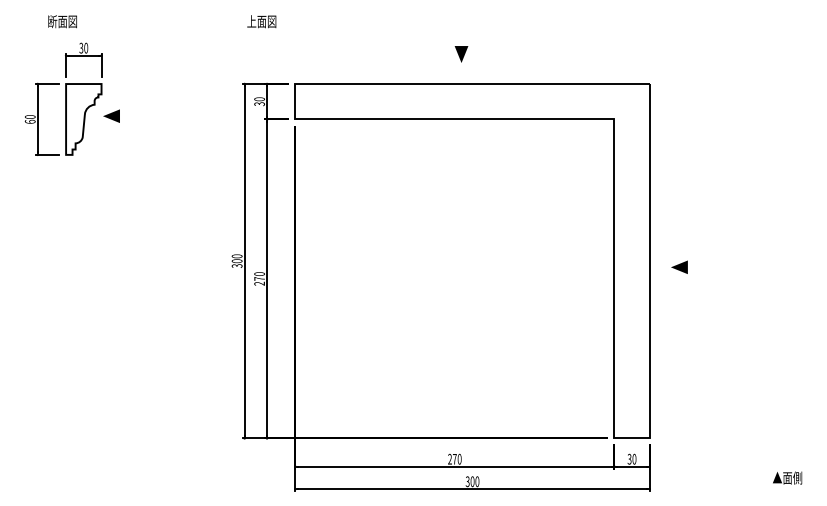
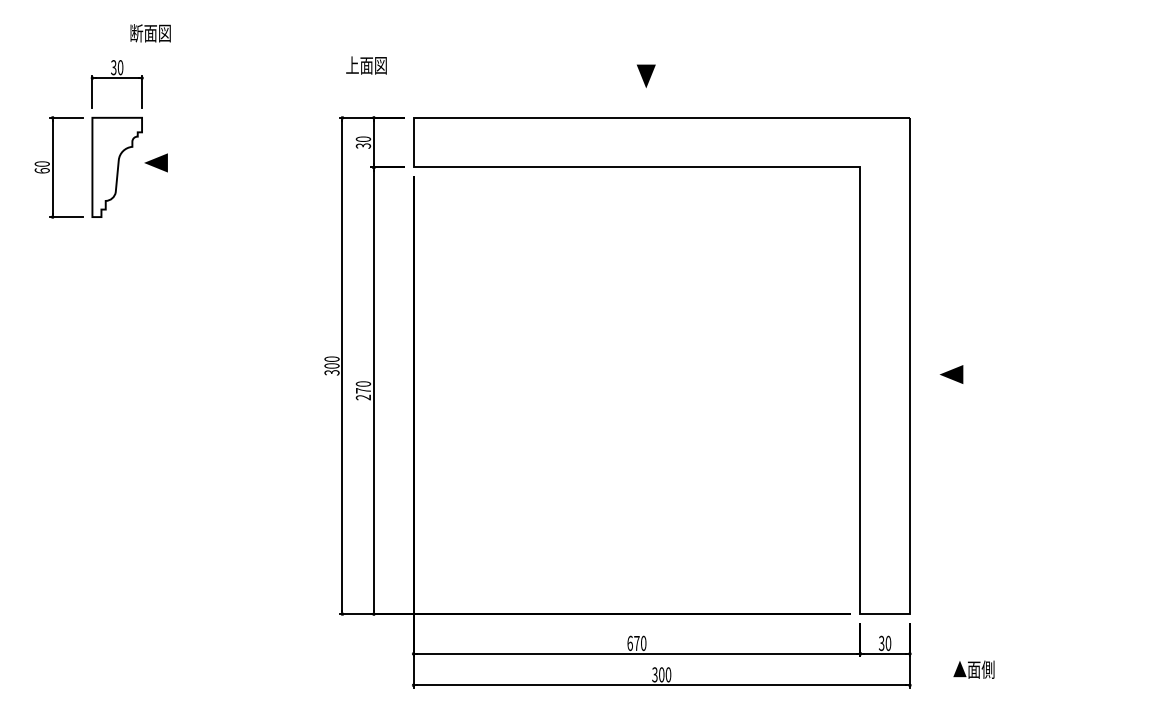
text: (62, 21) -> (150, 33), moved
text: (261, 21) -> (366, 65), moved
text: (449, 458) -> (629, 642), 270 -> 670
text: (787, 477) -> (973, 668), moved

